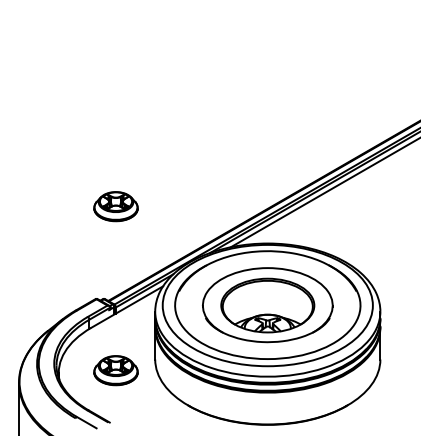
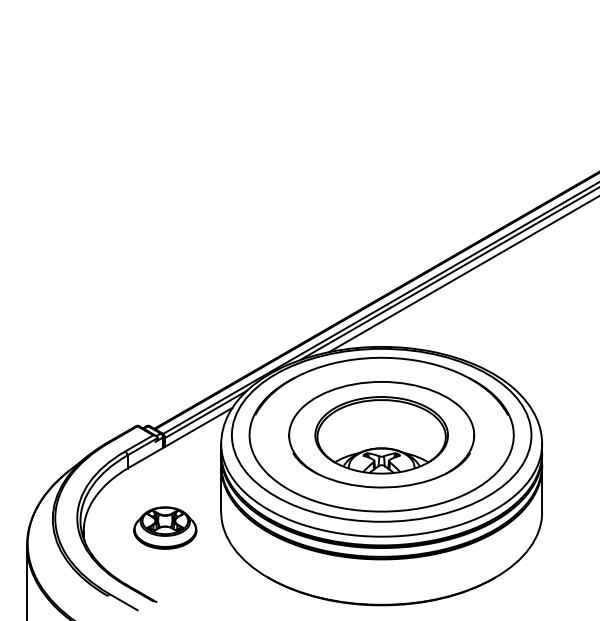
part: (115, 206) -> (164, 294), removed

